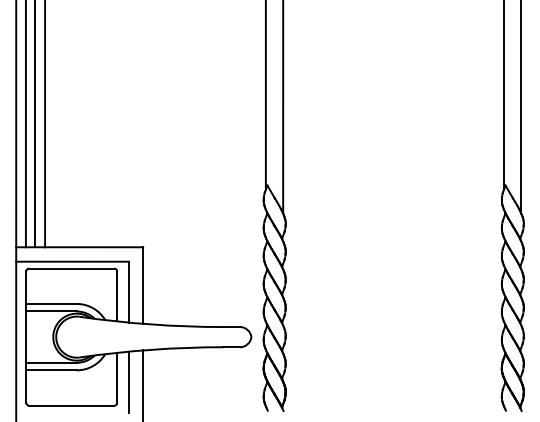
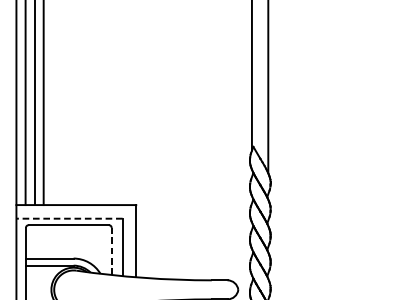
line: (71, 261) -> (68, 218), solid -> dashed
line: (117, 296) -> (111, 251), solid -> dashed

